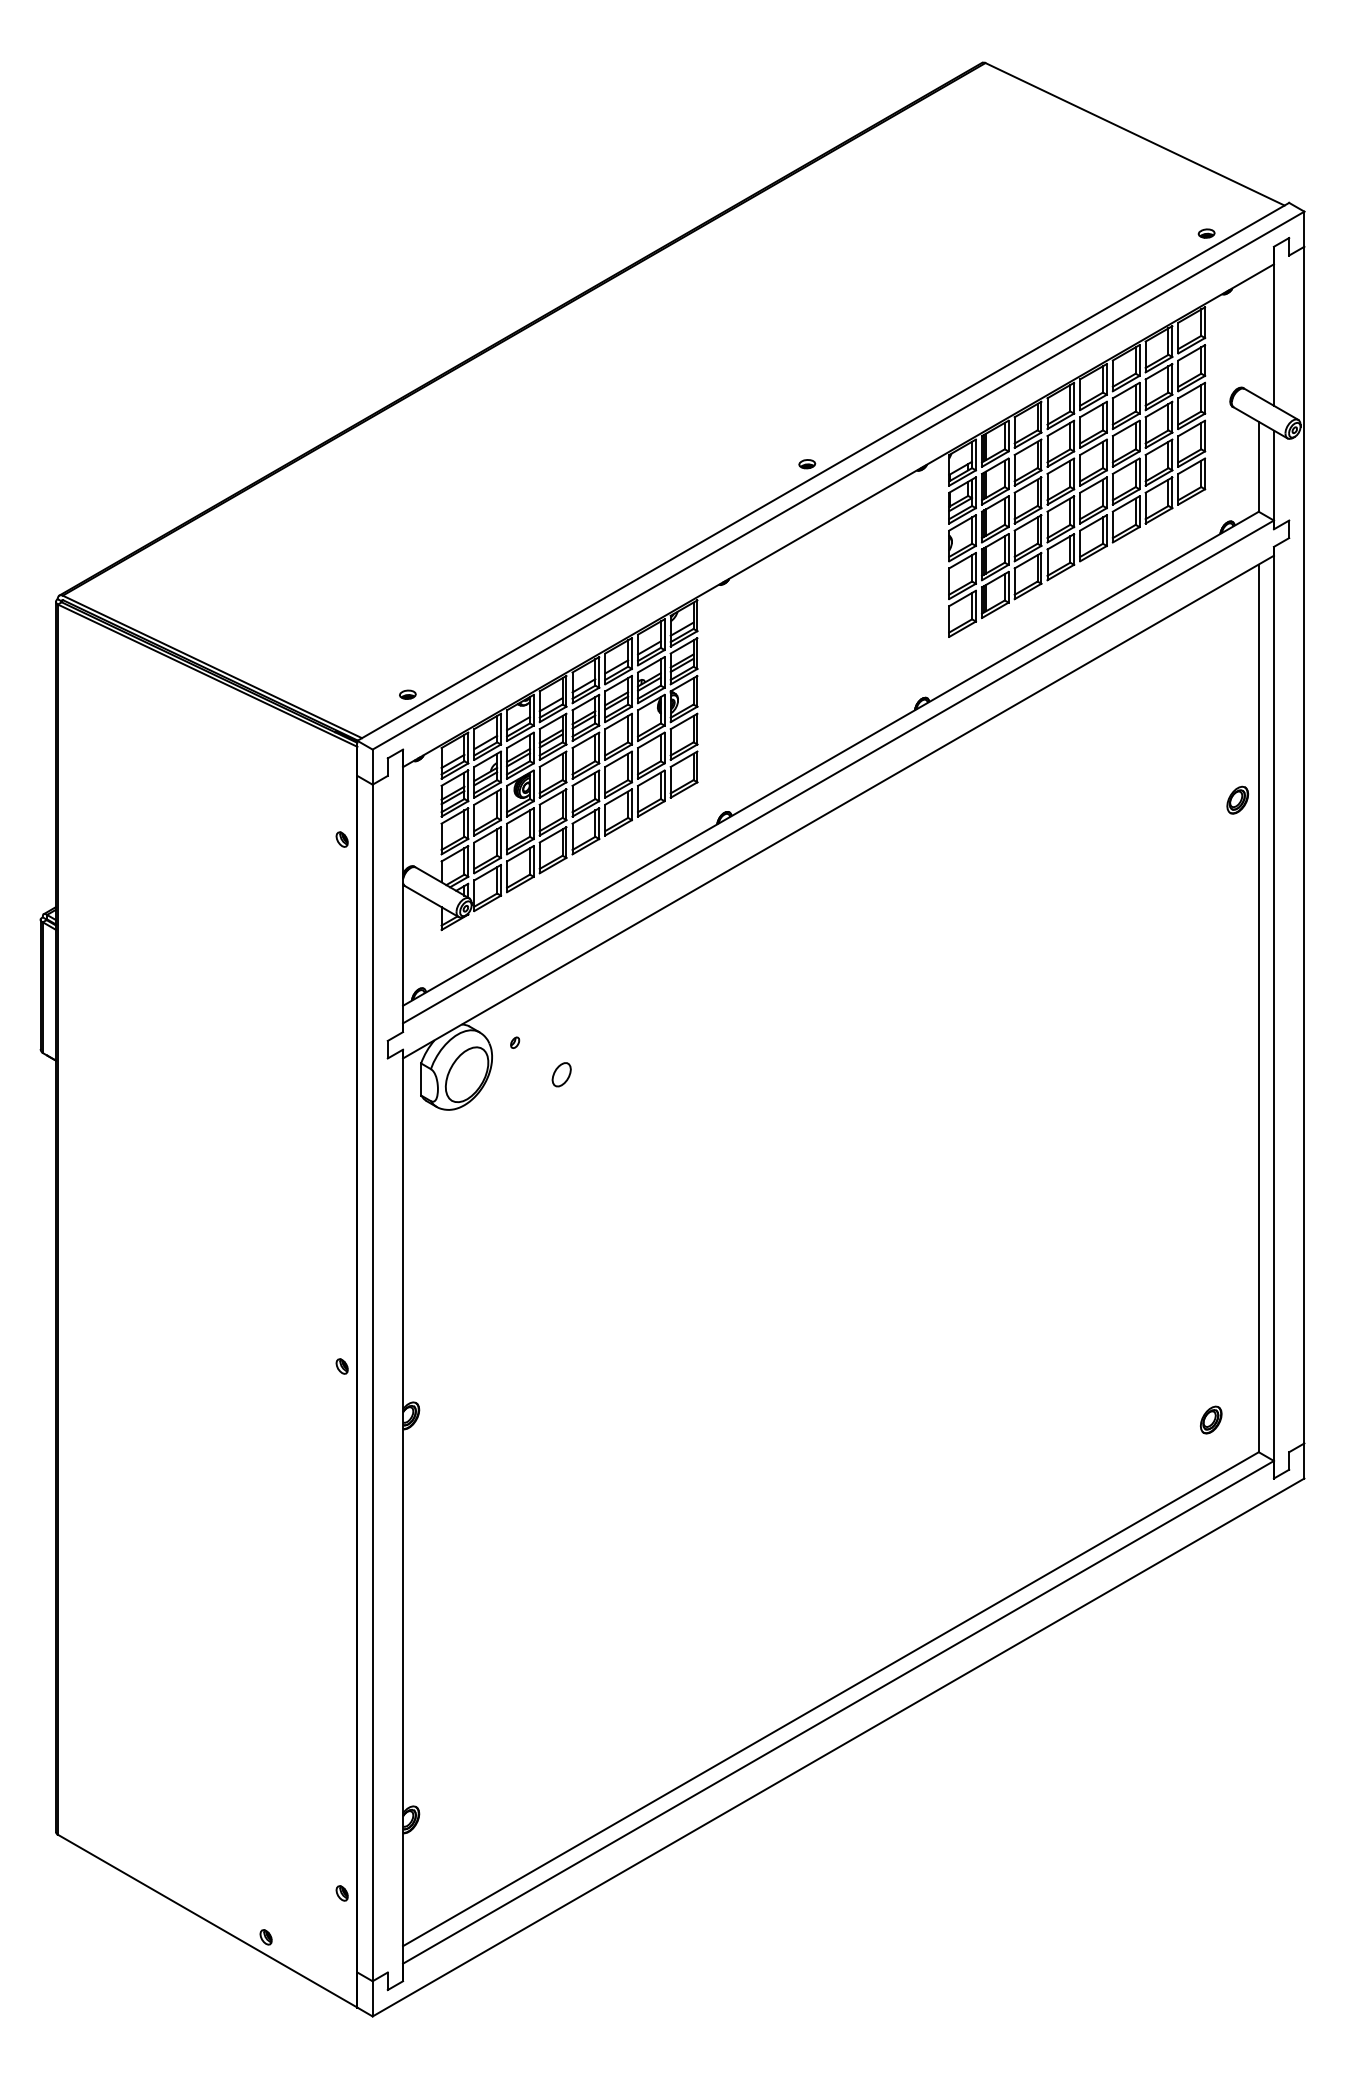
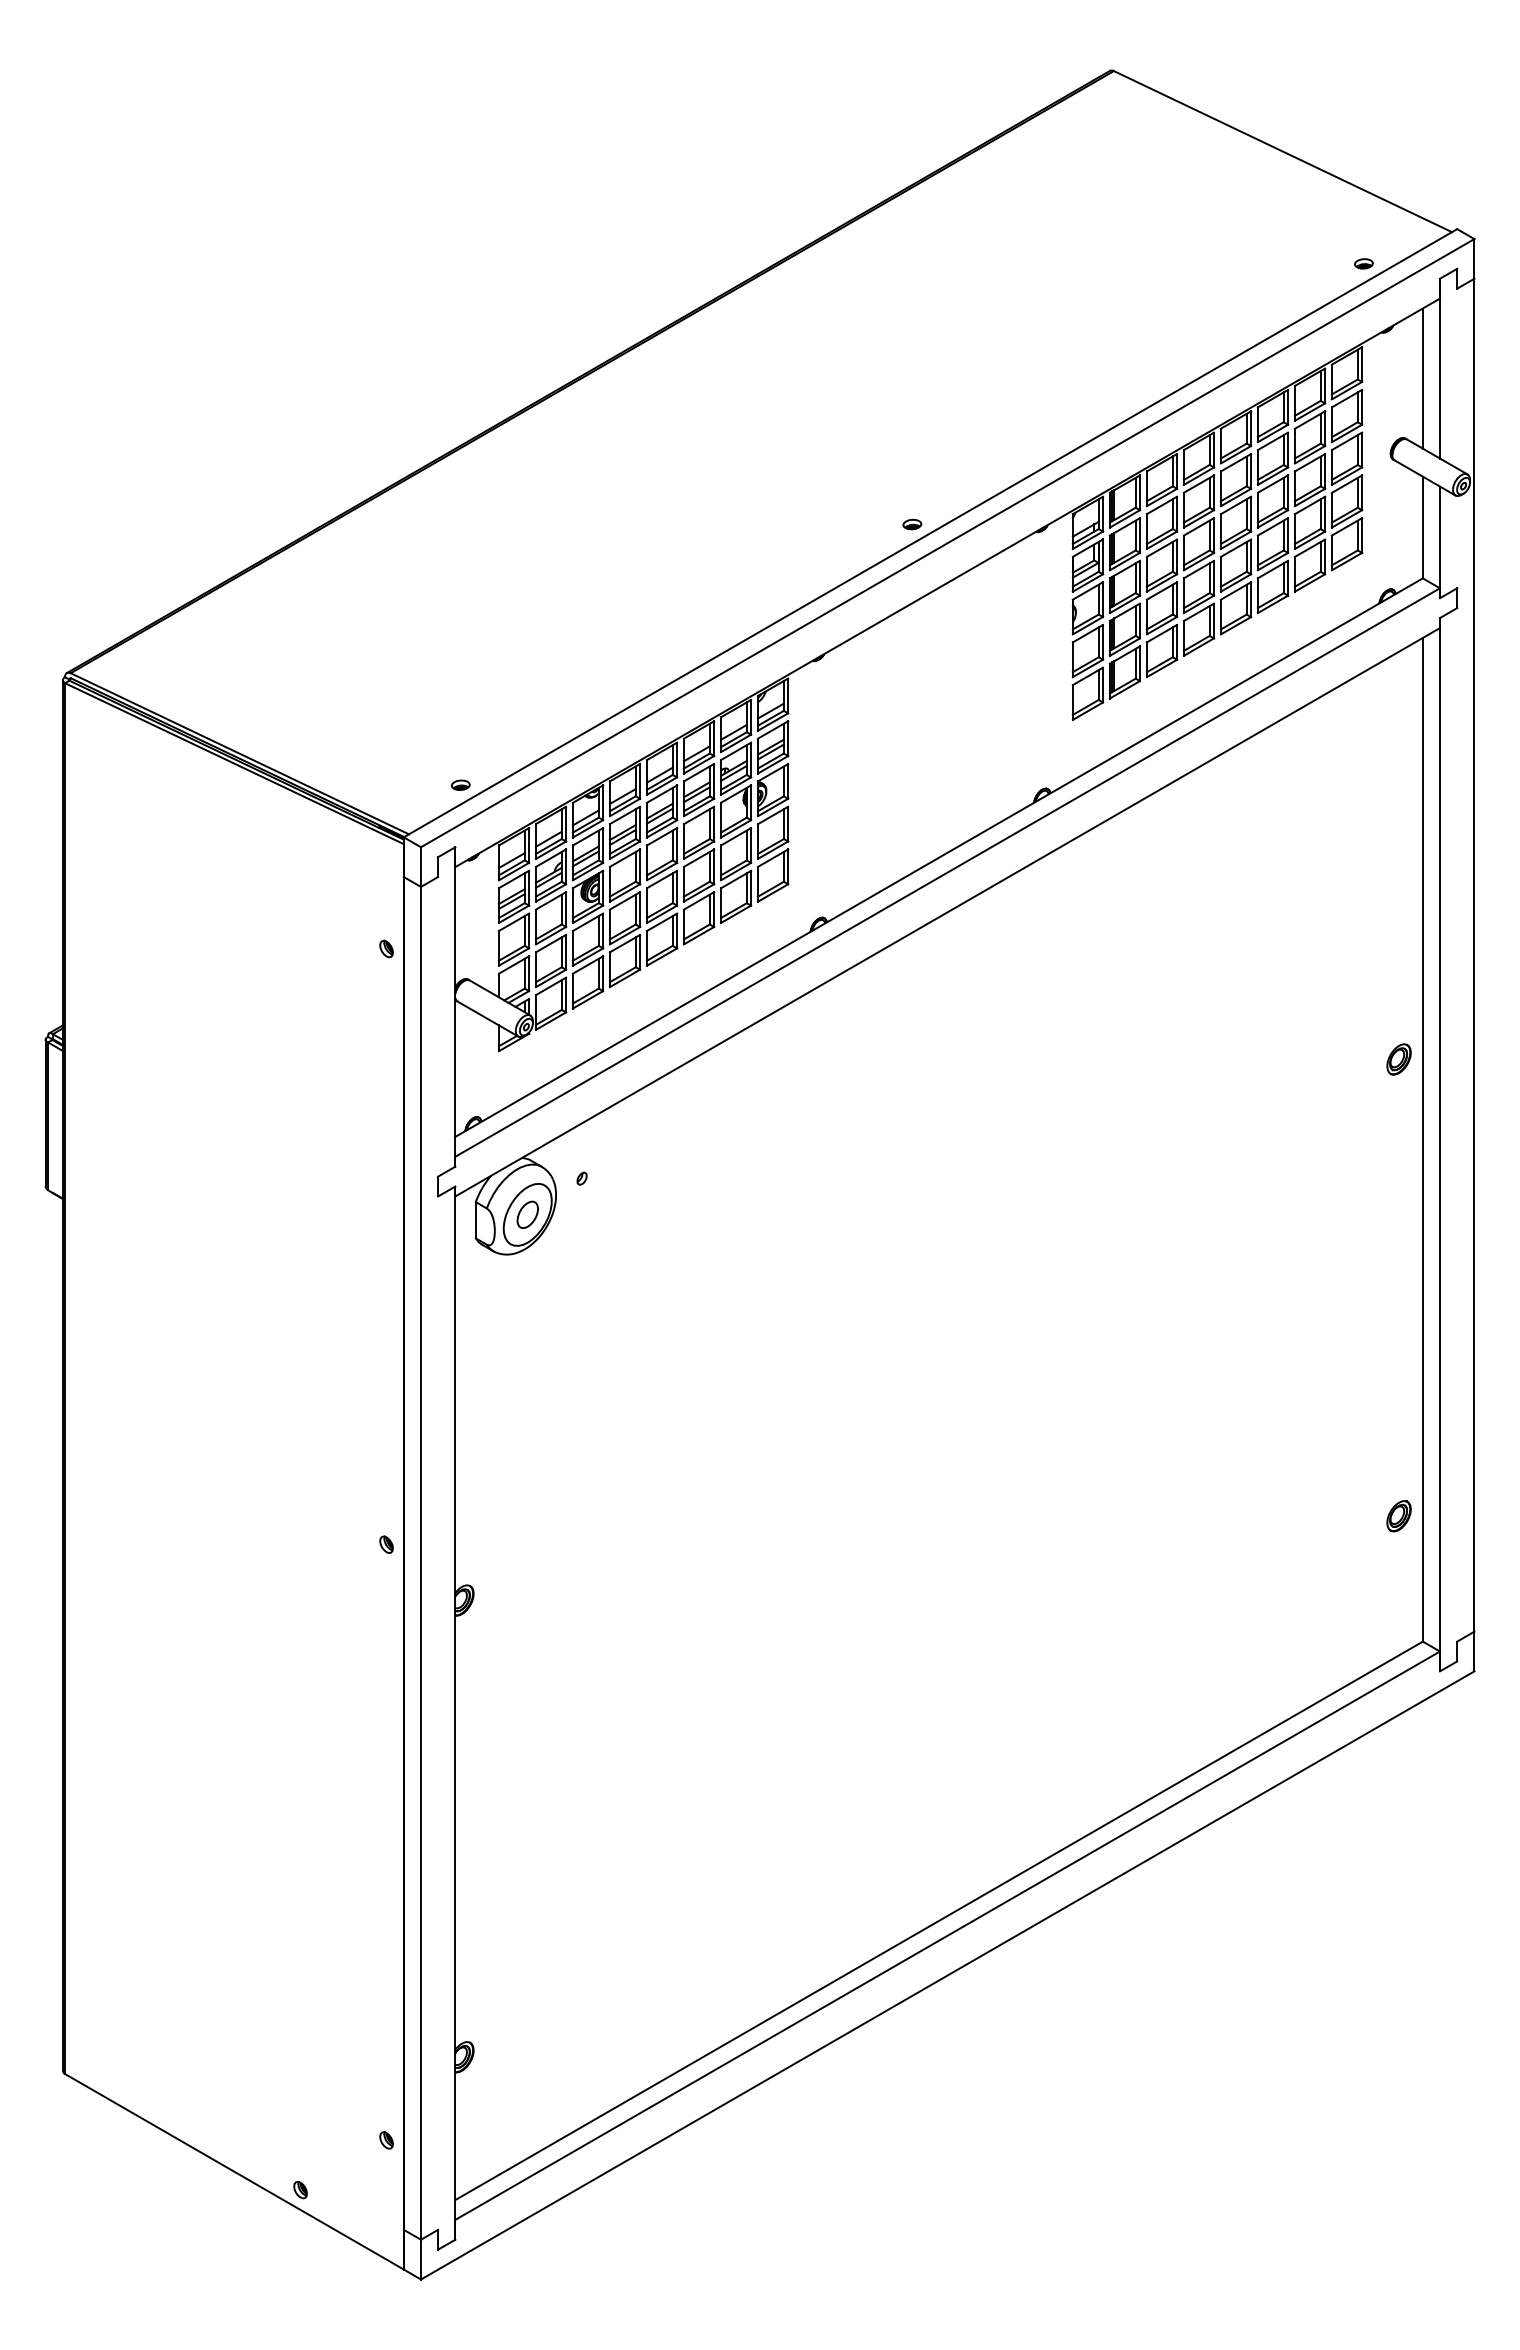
line: (1258, 334) -> (1422, 378), added
part: (1237, 800) -> (1398, 1059), moved
part: (561, 1074) -> (527, 1214), moved
part: (1210, 1420) -> (1398, 1516), moved

